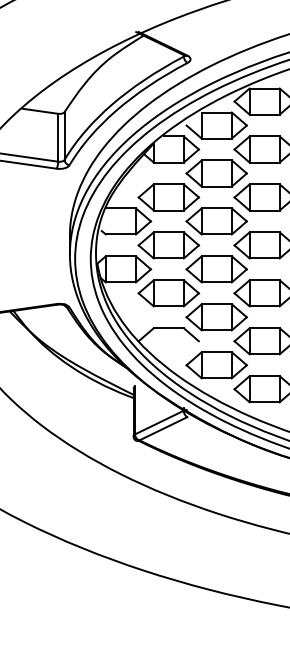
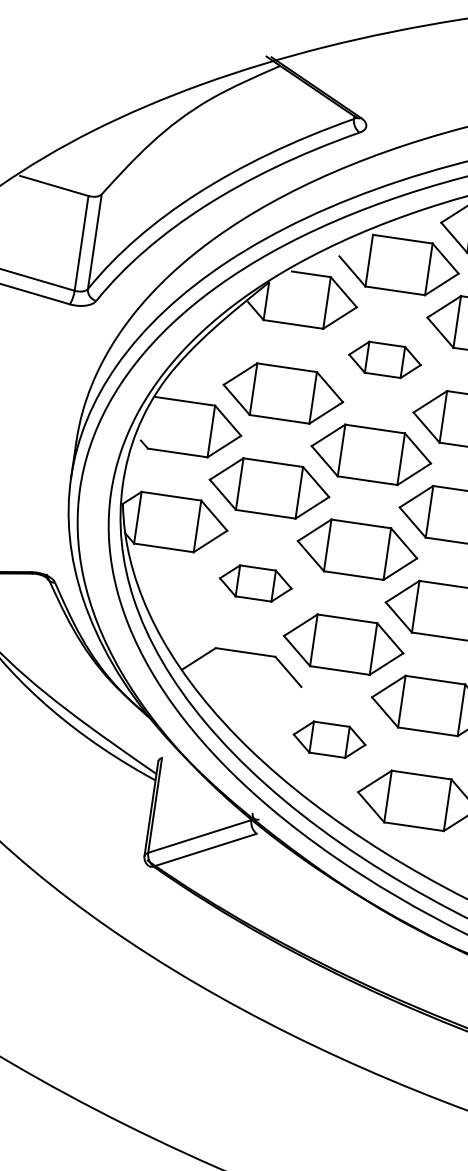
part: (216, 173) -> (384, 359), size x0.6
part: (168, 293) -> (255, 583), size x0.6
part: (216, 365) -> (329, 739), size x0.6

